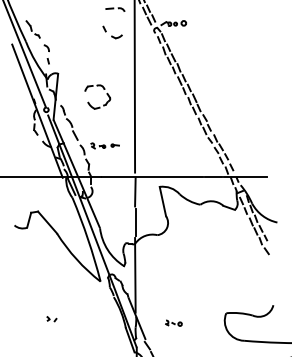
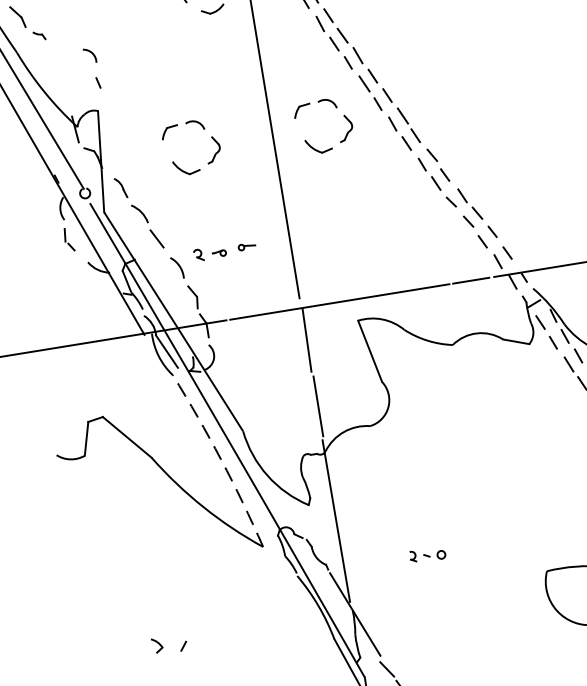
part: (46, 54) -> (91, 68), moved
part: (164, 89) -> (334, 107), added
arc: (88, 239) -> (222, 459), solid -> dashed
part: (51, 319) -> (169, 646), size x1.6
part: (173, 322) -> (426, 553), moved

